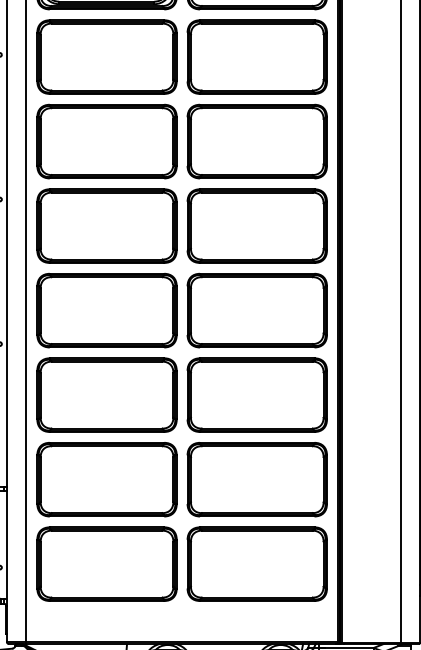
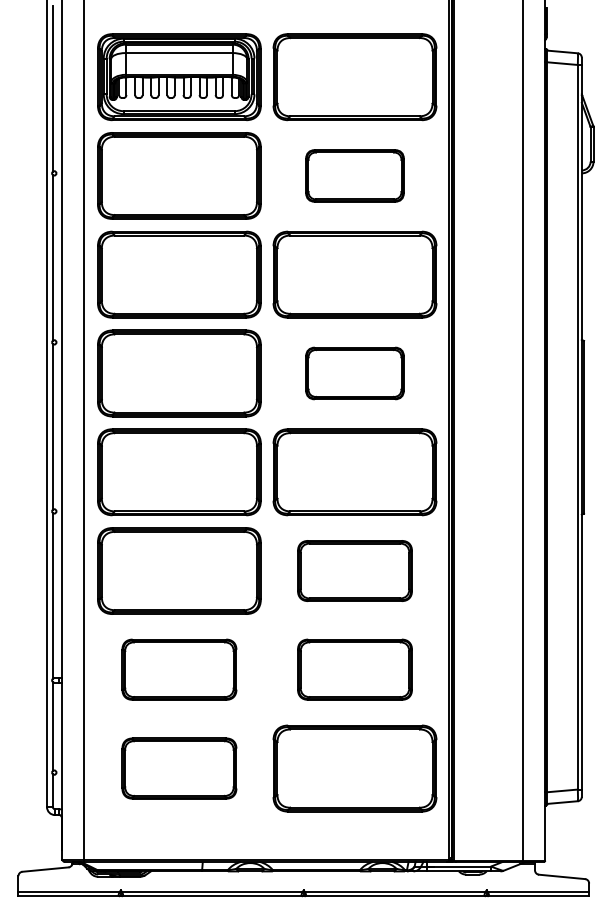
part: (256, 56) -> (354, 175), size x0.6
part: (256, 226) -> (354, 373), size x0.6
part: (256, 394) -> (354, 570), size x0.7
part: (107, 479) -> (179, 669), size x0.7
part: (256, 479) -> (354, 669), size x0.7
part: (107, 564) -> (179, 768), size x0.7

